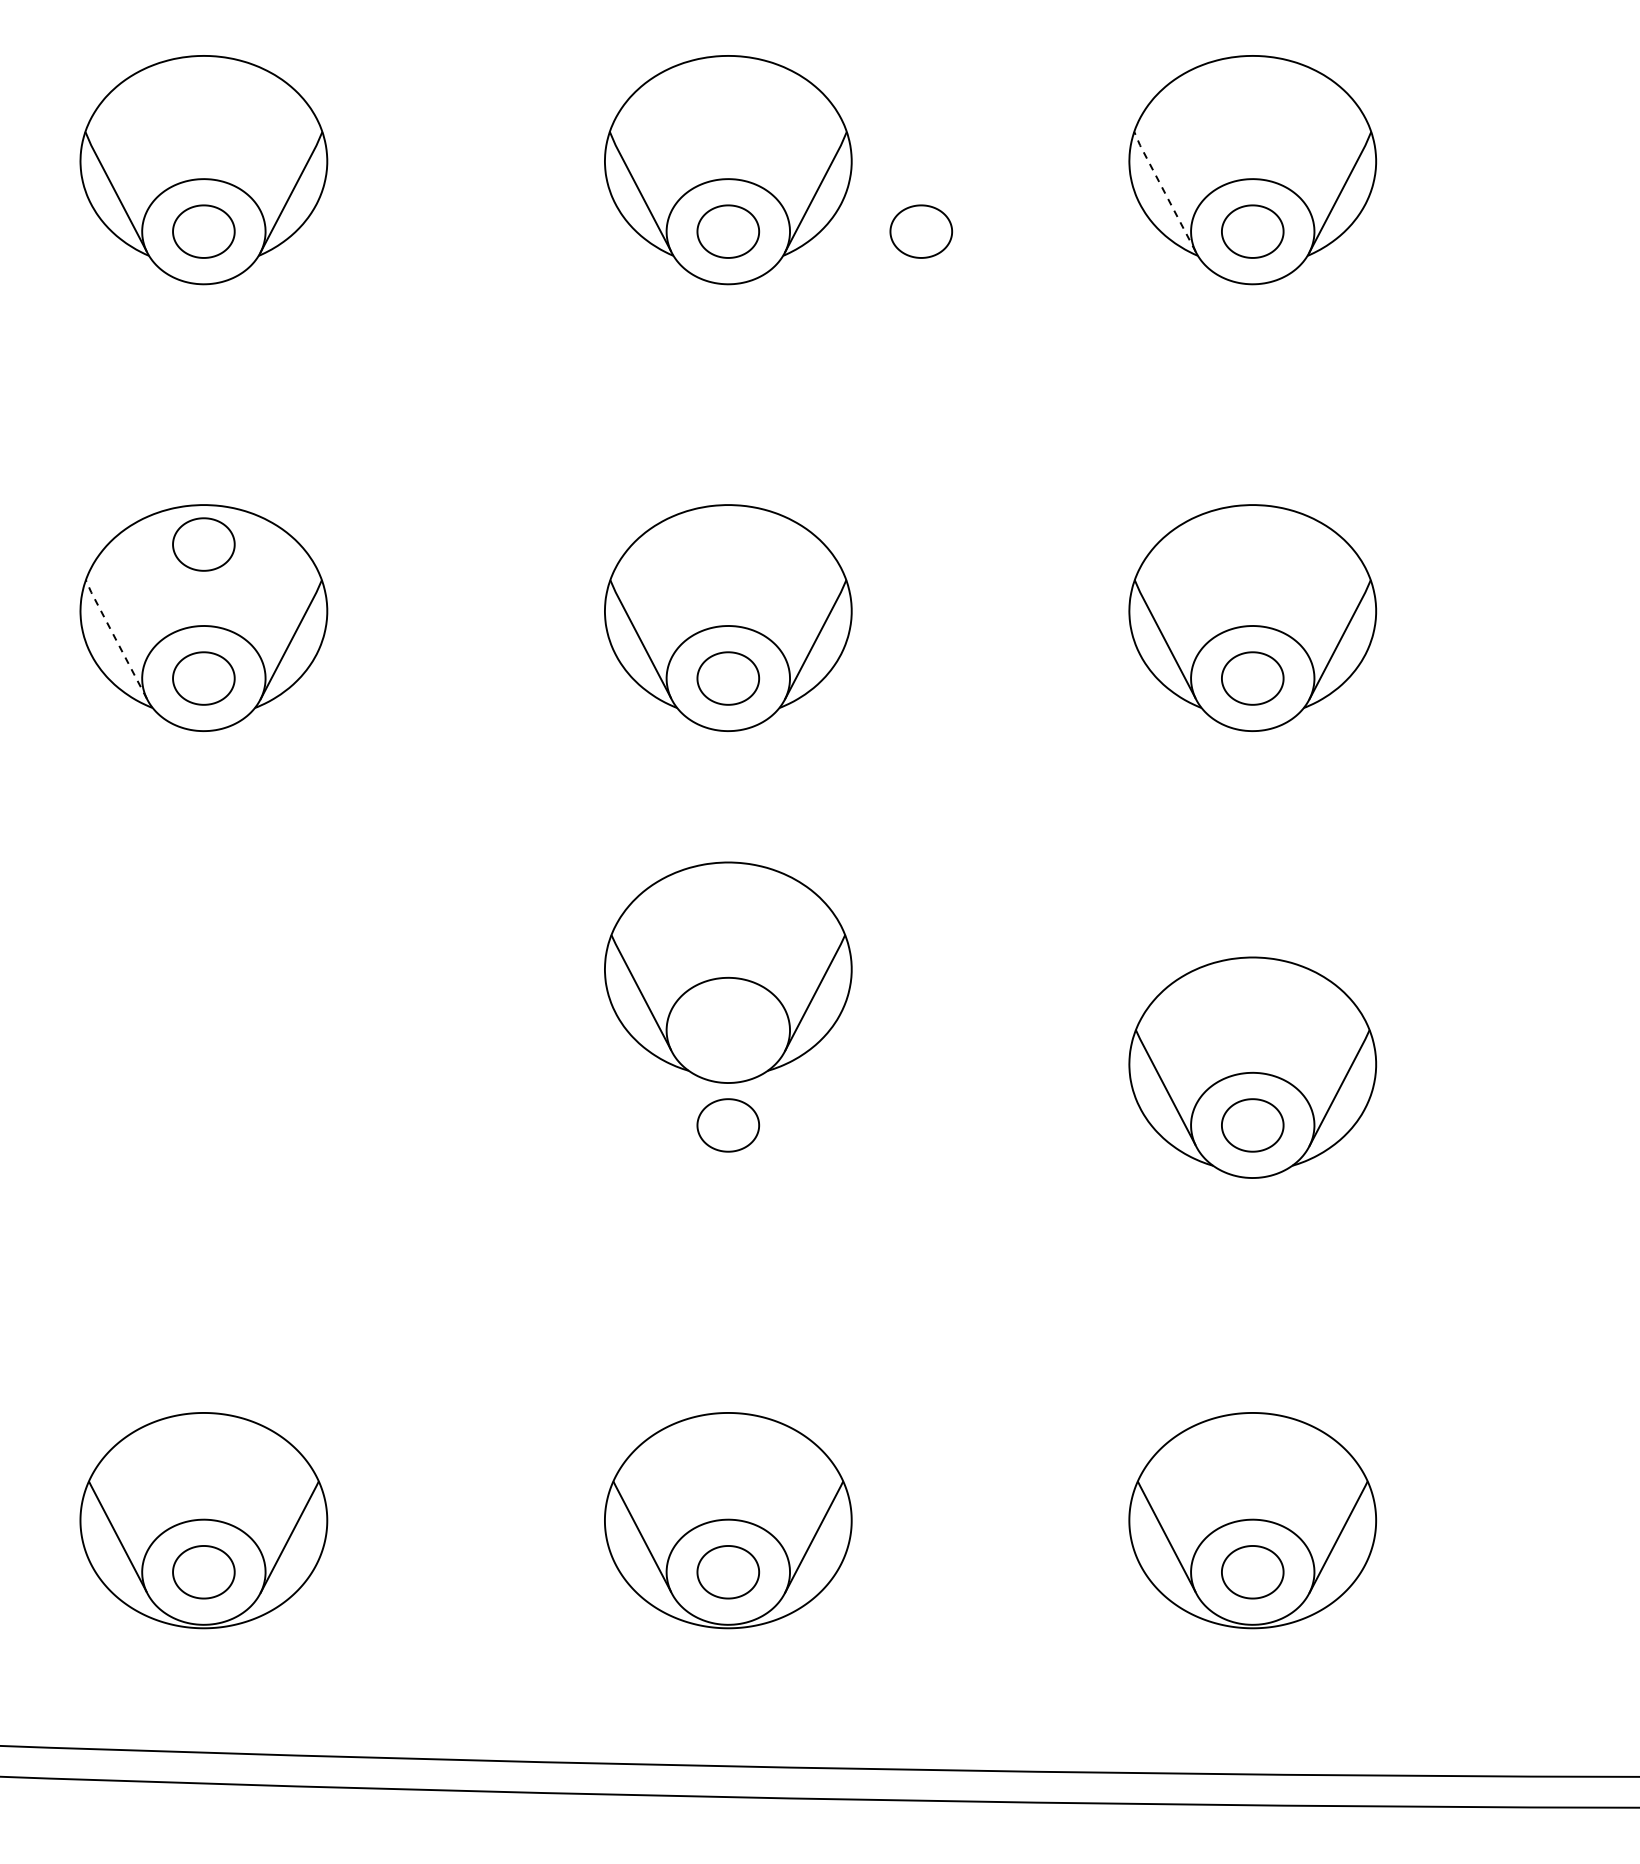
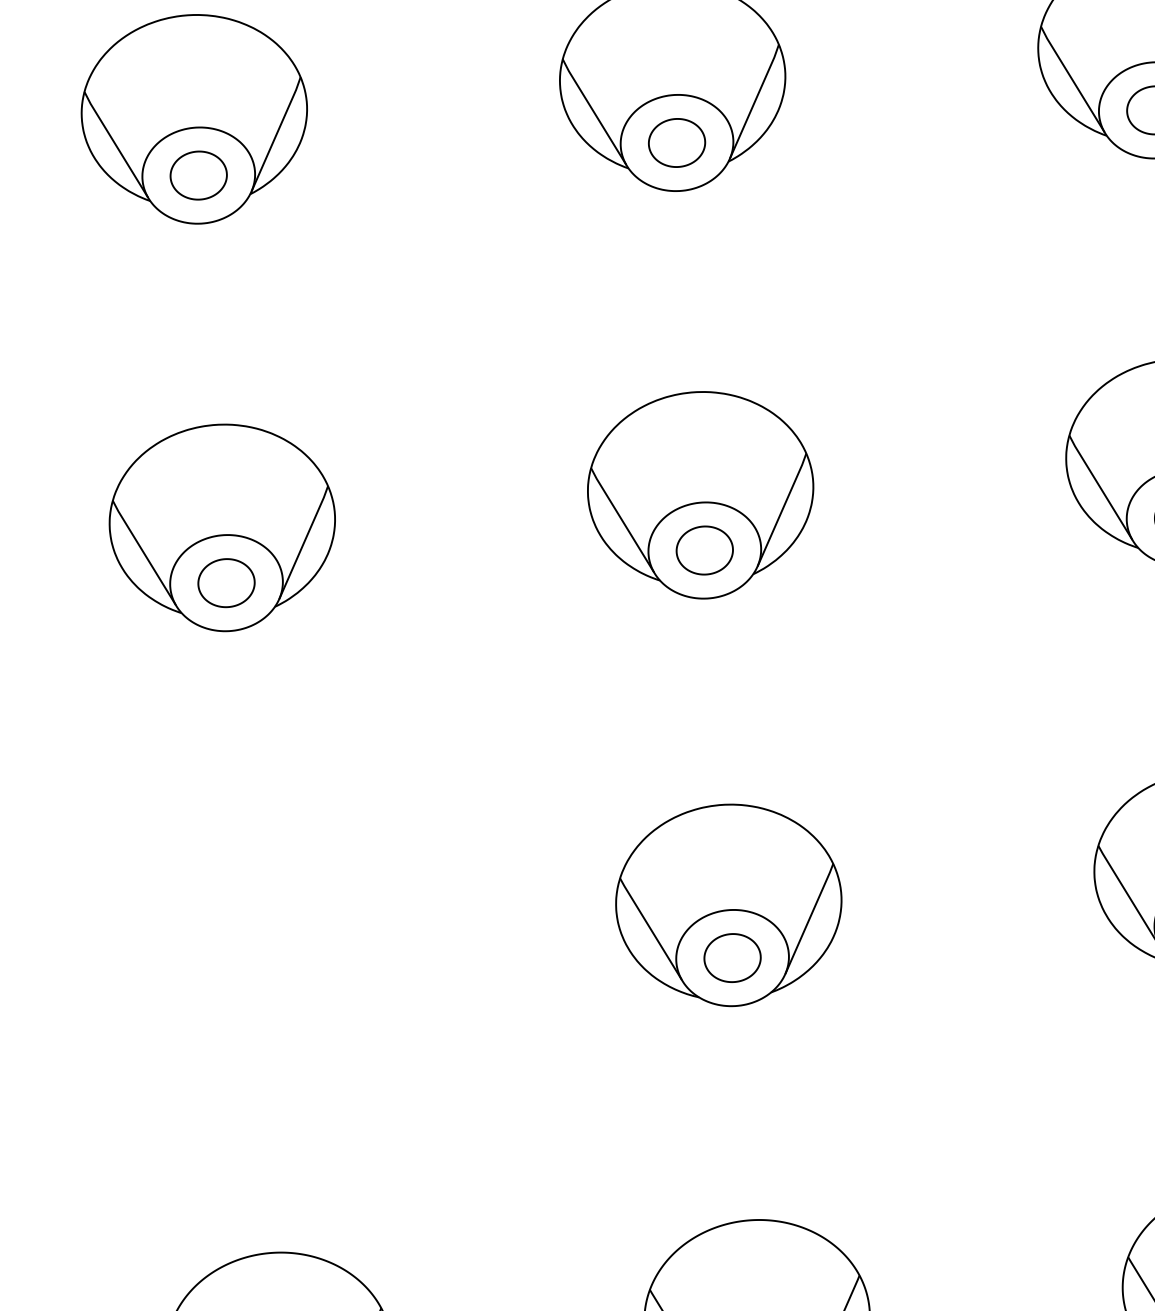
line: (1164, 191) -> (1072, 79), dashed -> solid
part: (921, 231) -> (853, 130), removed
part: (203, 544) -> (217, 460), removed
line: (115, 638) -> (143, 552), dashed -> solid
part: (728, 972) -> (729, 905), moved

